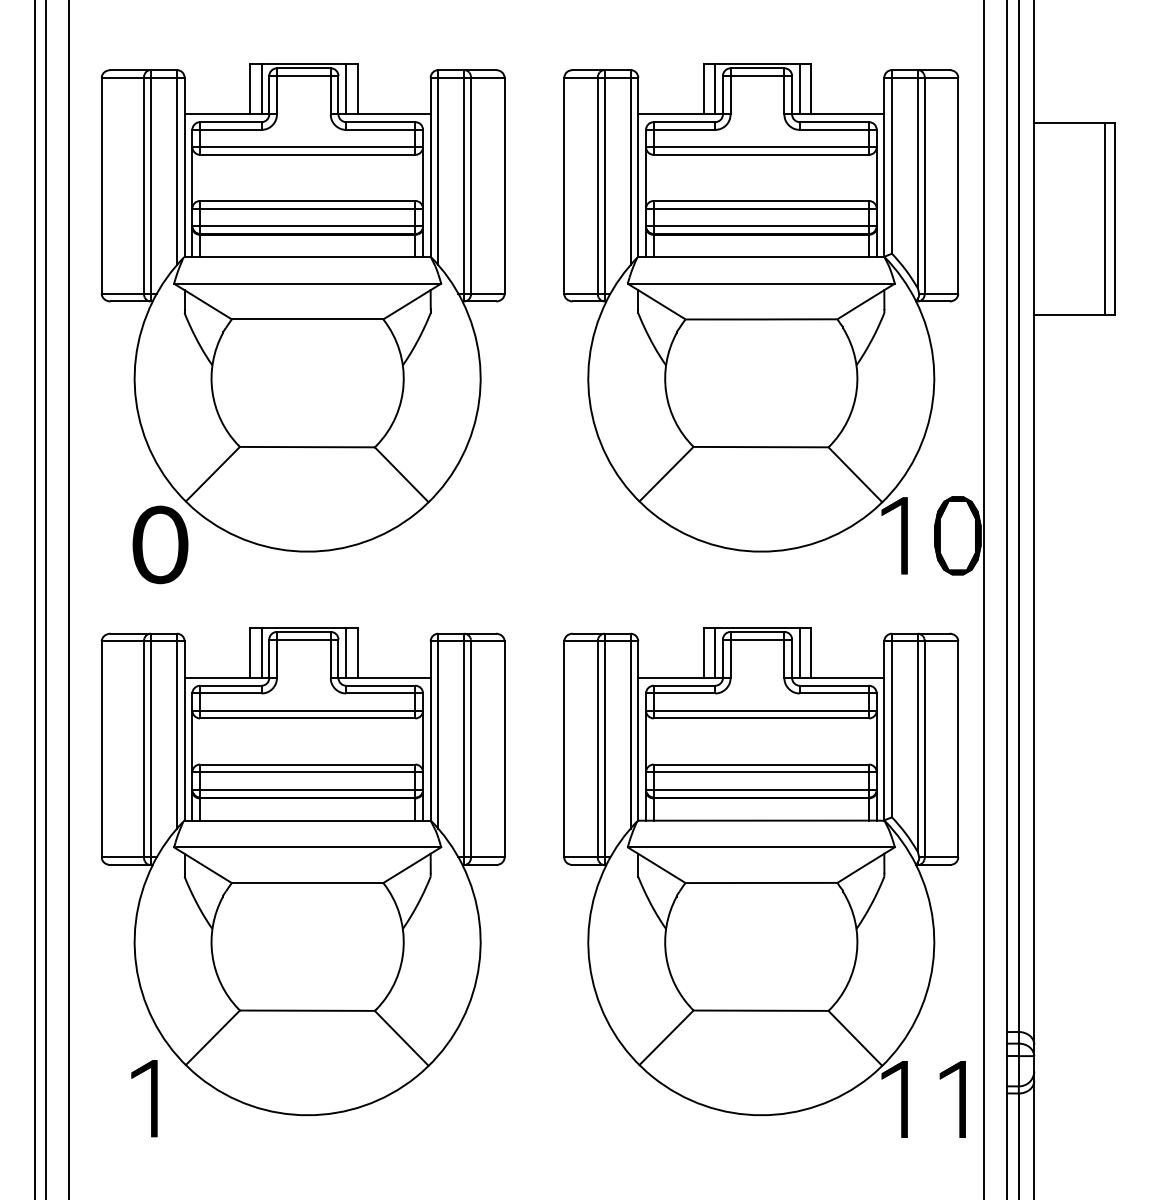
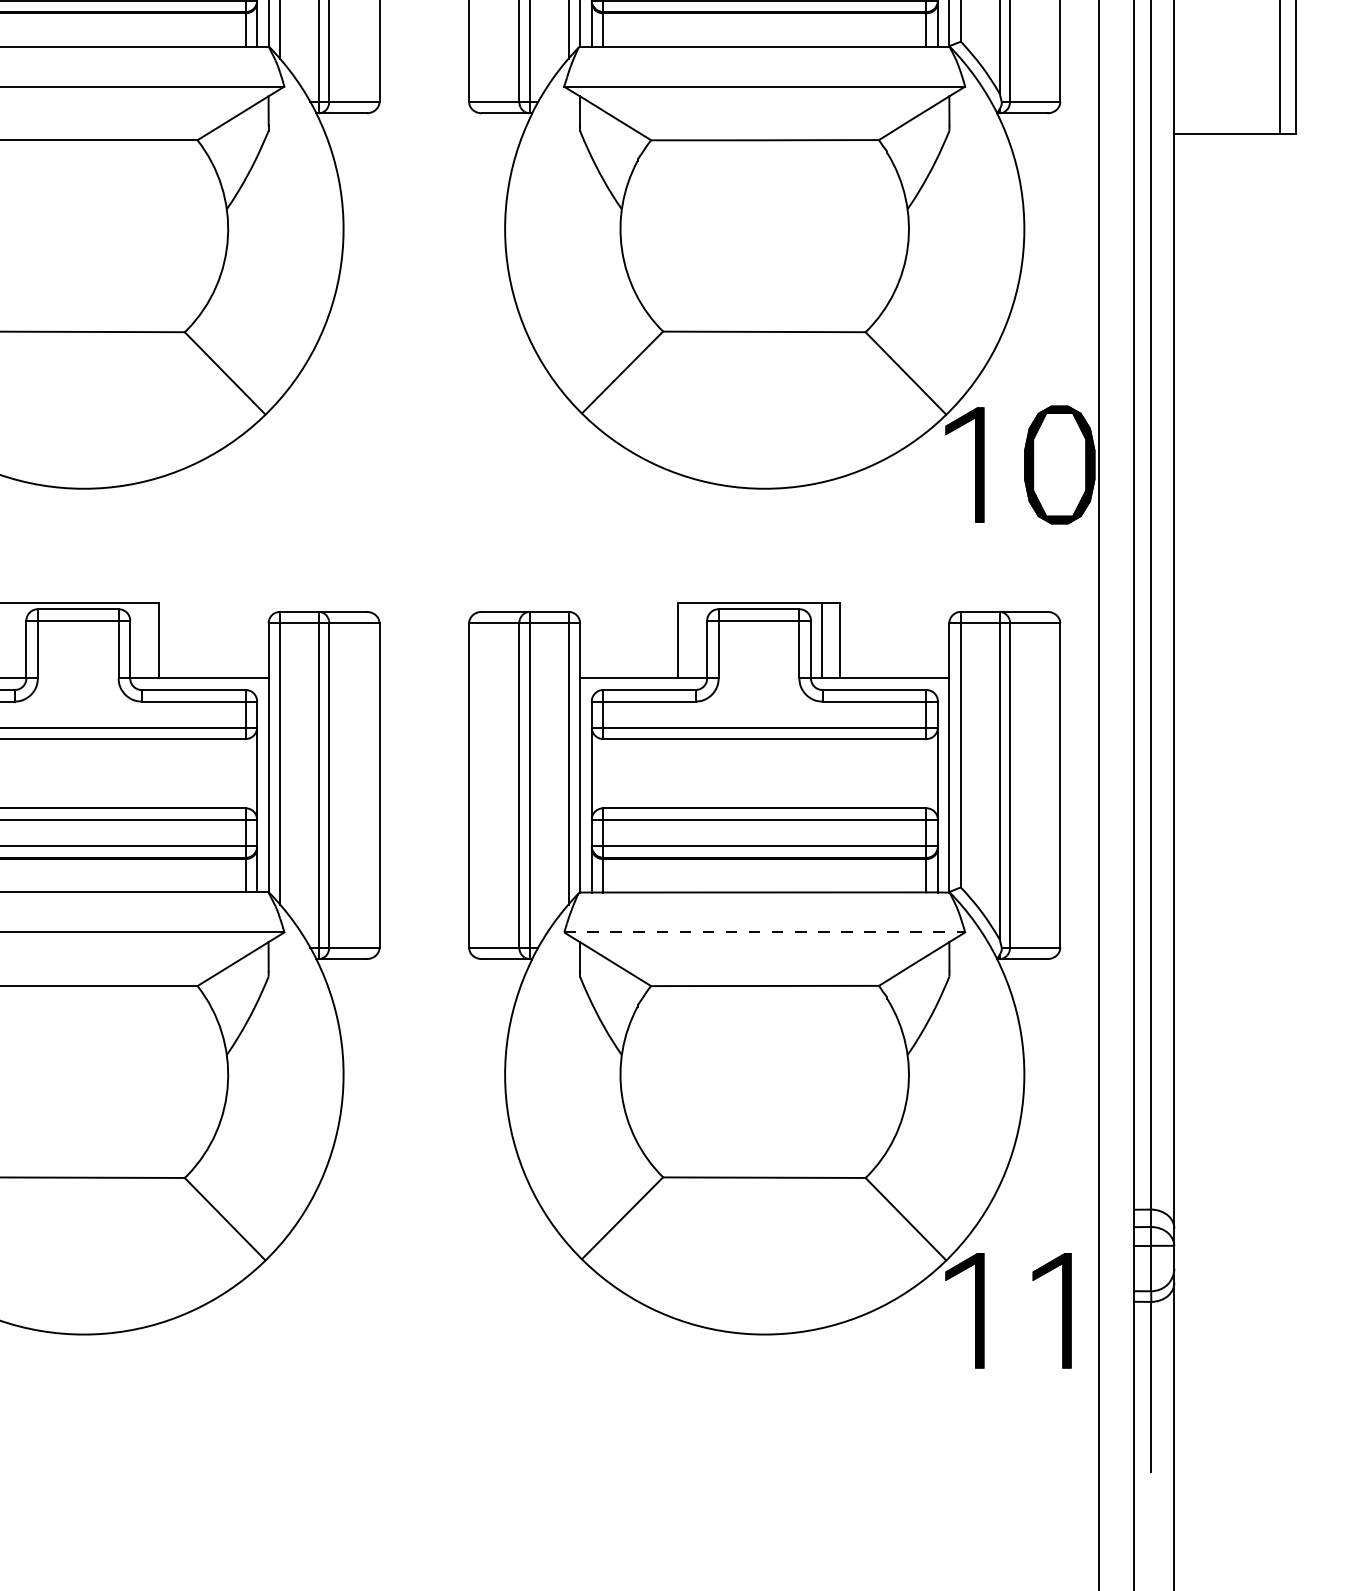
line: (261, 653) -> (14, 641), removed
line: (346, 653) -> (142, 641), removed
line: (715, 653) -> (696, 641), removed
line: (761, 847) -> (765, 932), solid -> dashed

